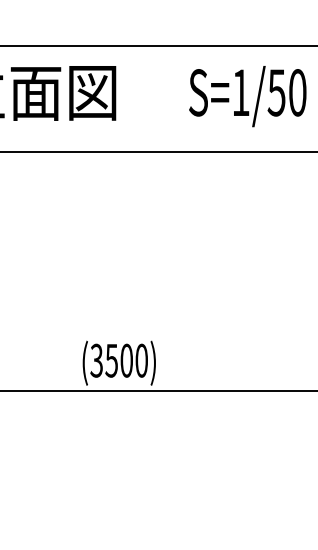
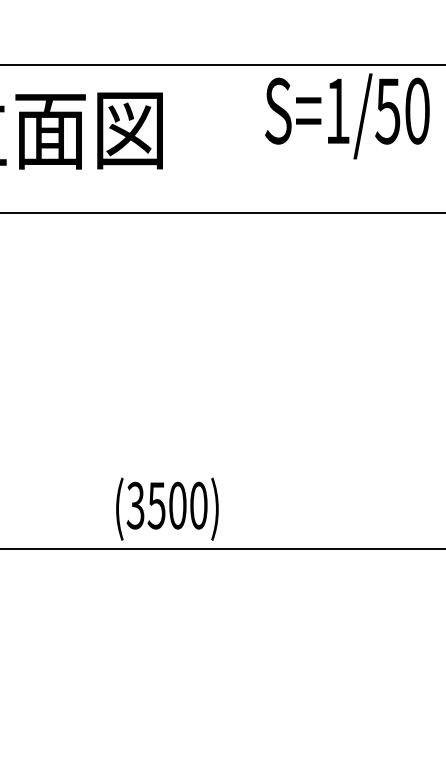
text: (247, 96) -> (347, 116), moved

